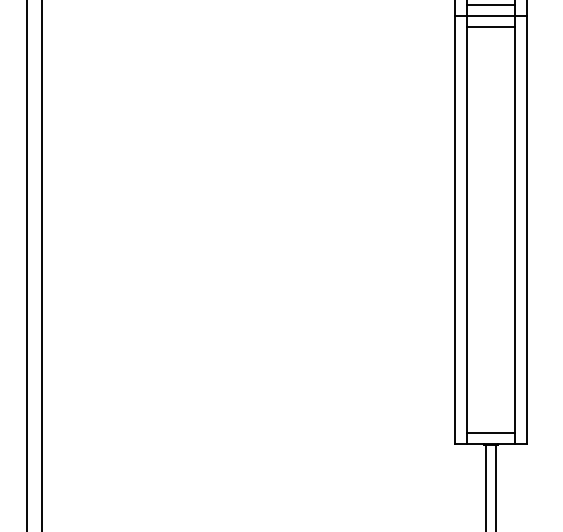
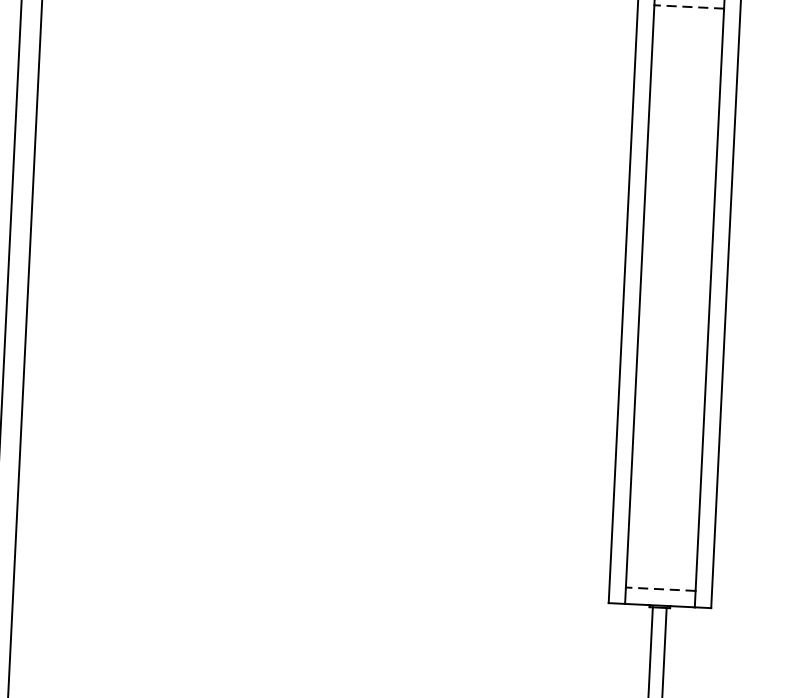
line: (490, 27) -> (688, 7), solid -> dashed
line: (490, 432) -> (660, 589), solid -> dashed

